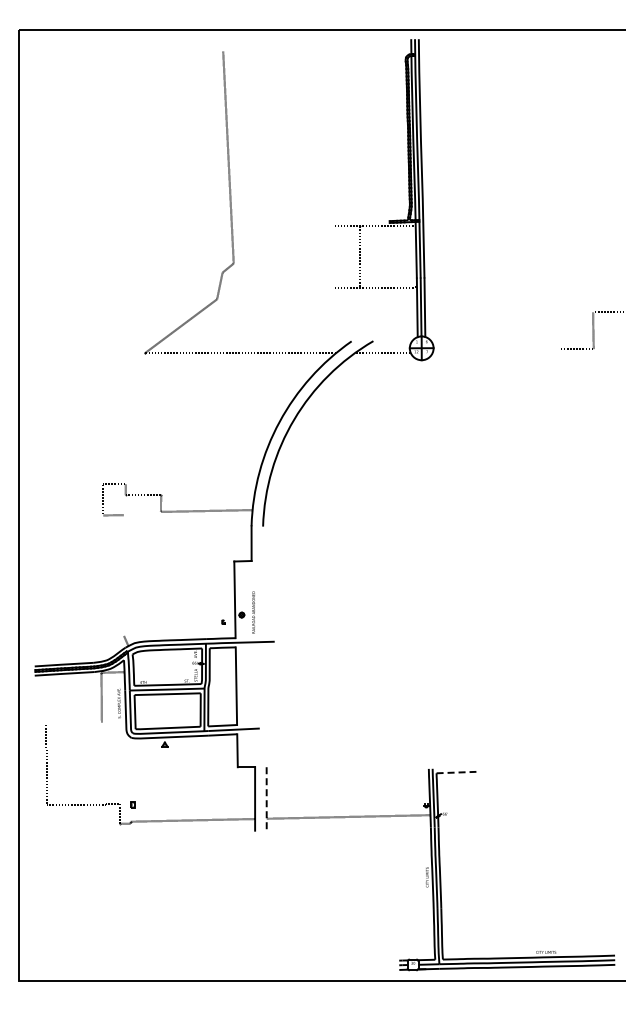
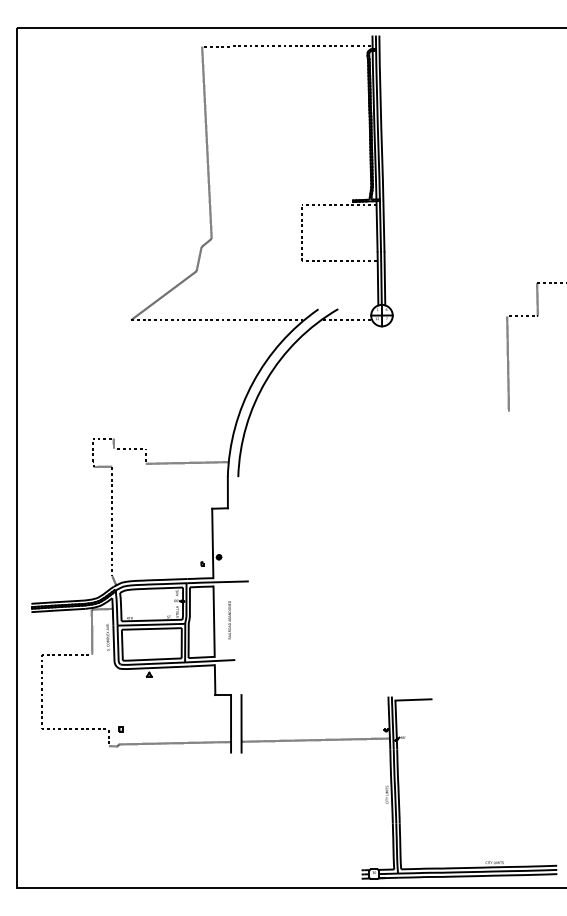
line: (317, 50) -> (287, 45), added
line: (359, 256) -> (301, 232), moved
line: (560, 401) -> (507, 363), added
line: (123, 575) -> (111, 521), added
text: (253, 612) -> (229, 620), moved
line: (73, 722) -> (66, 654), added
line: (456, 772) -> (413, 699), dashed -> solid
line: (266, 798) -> (241, 723), dashed -> solid

